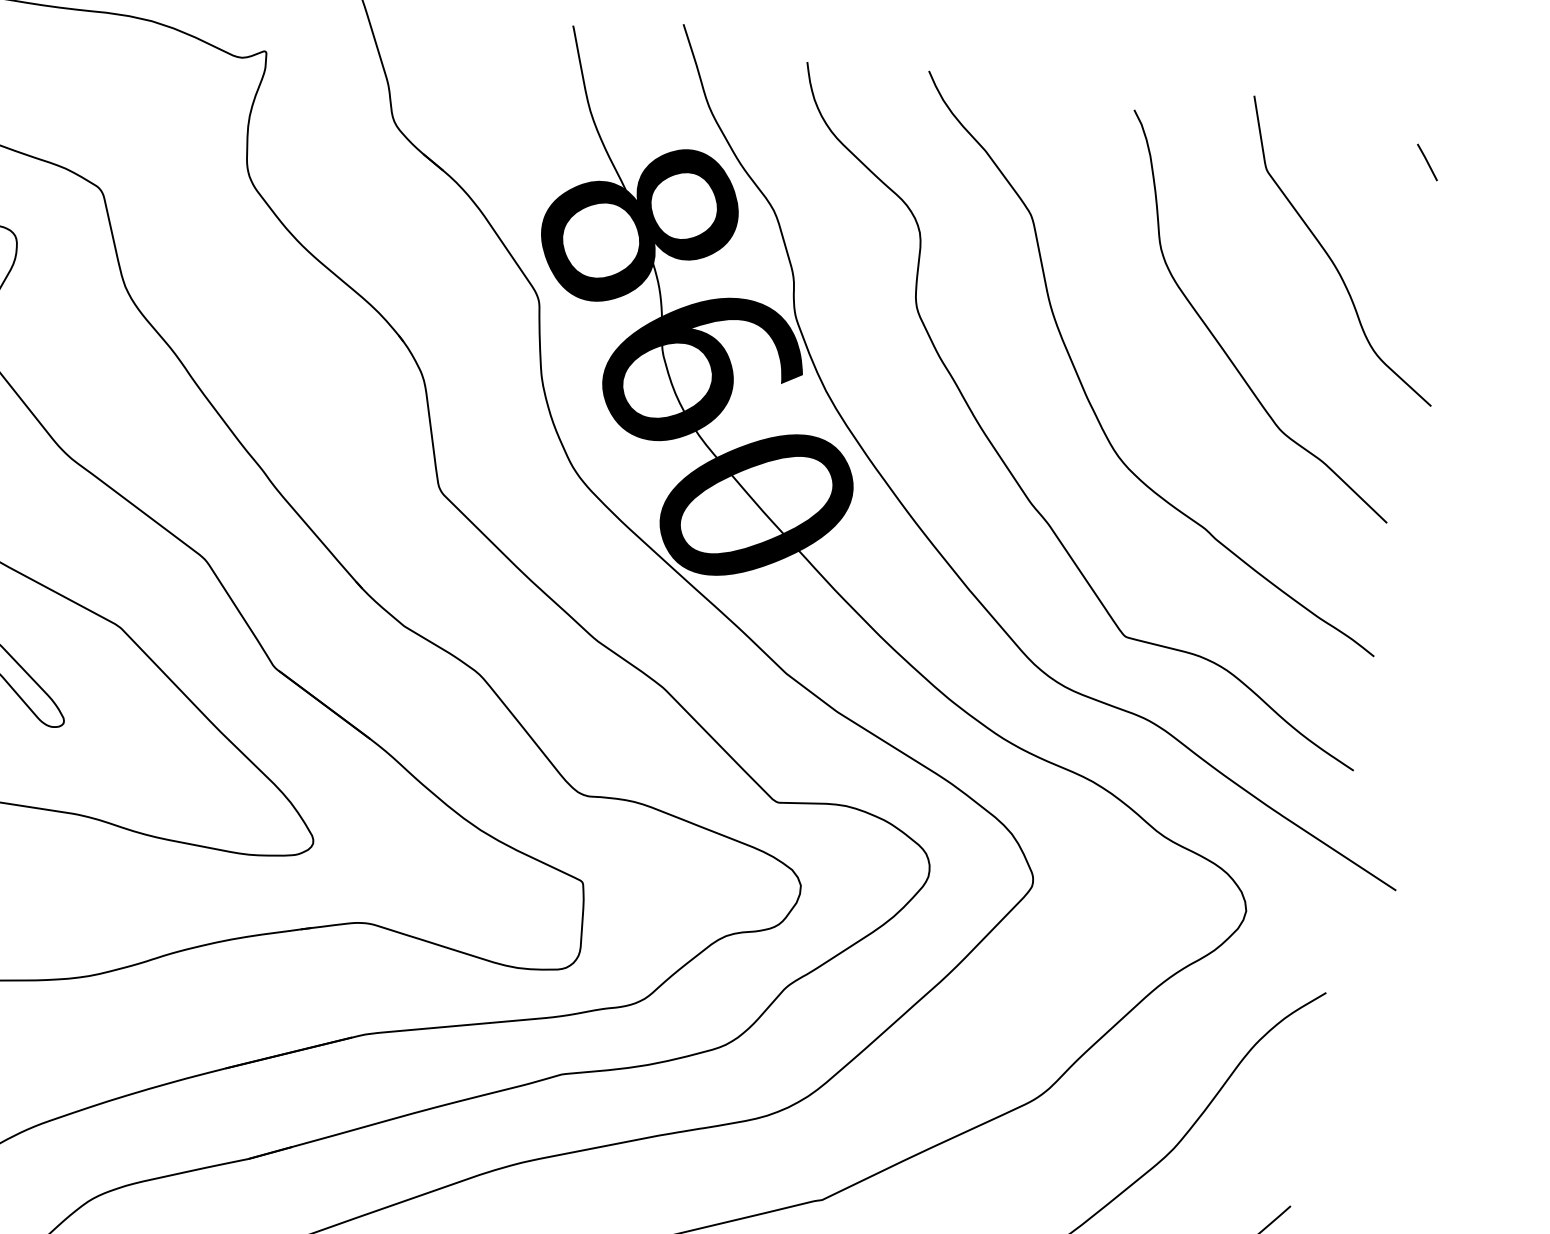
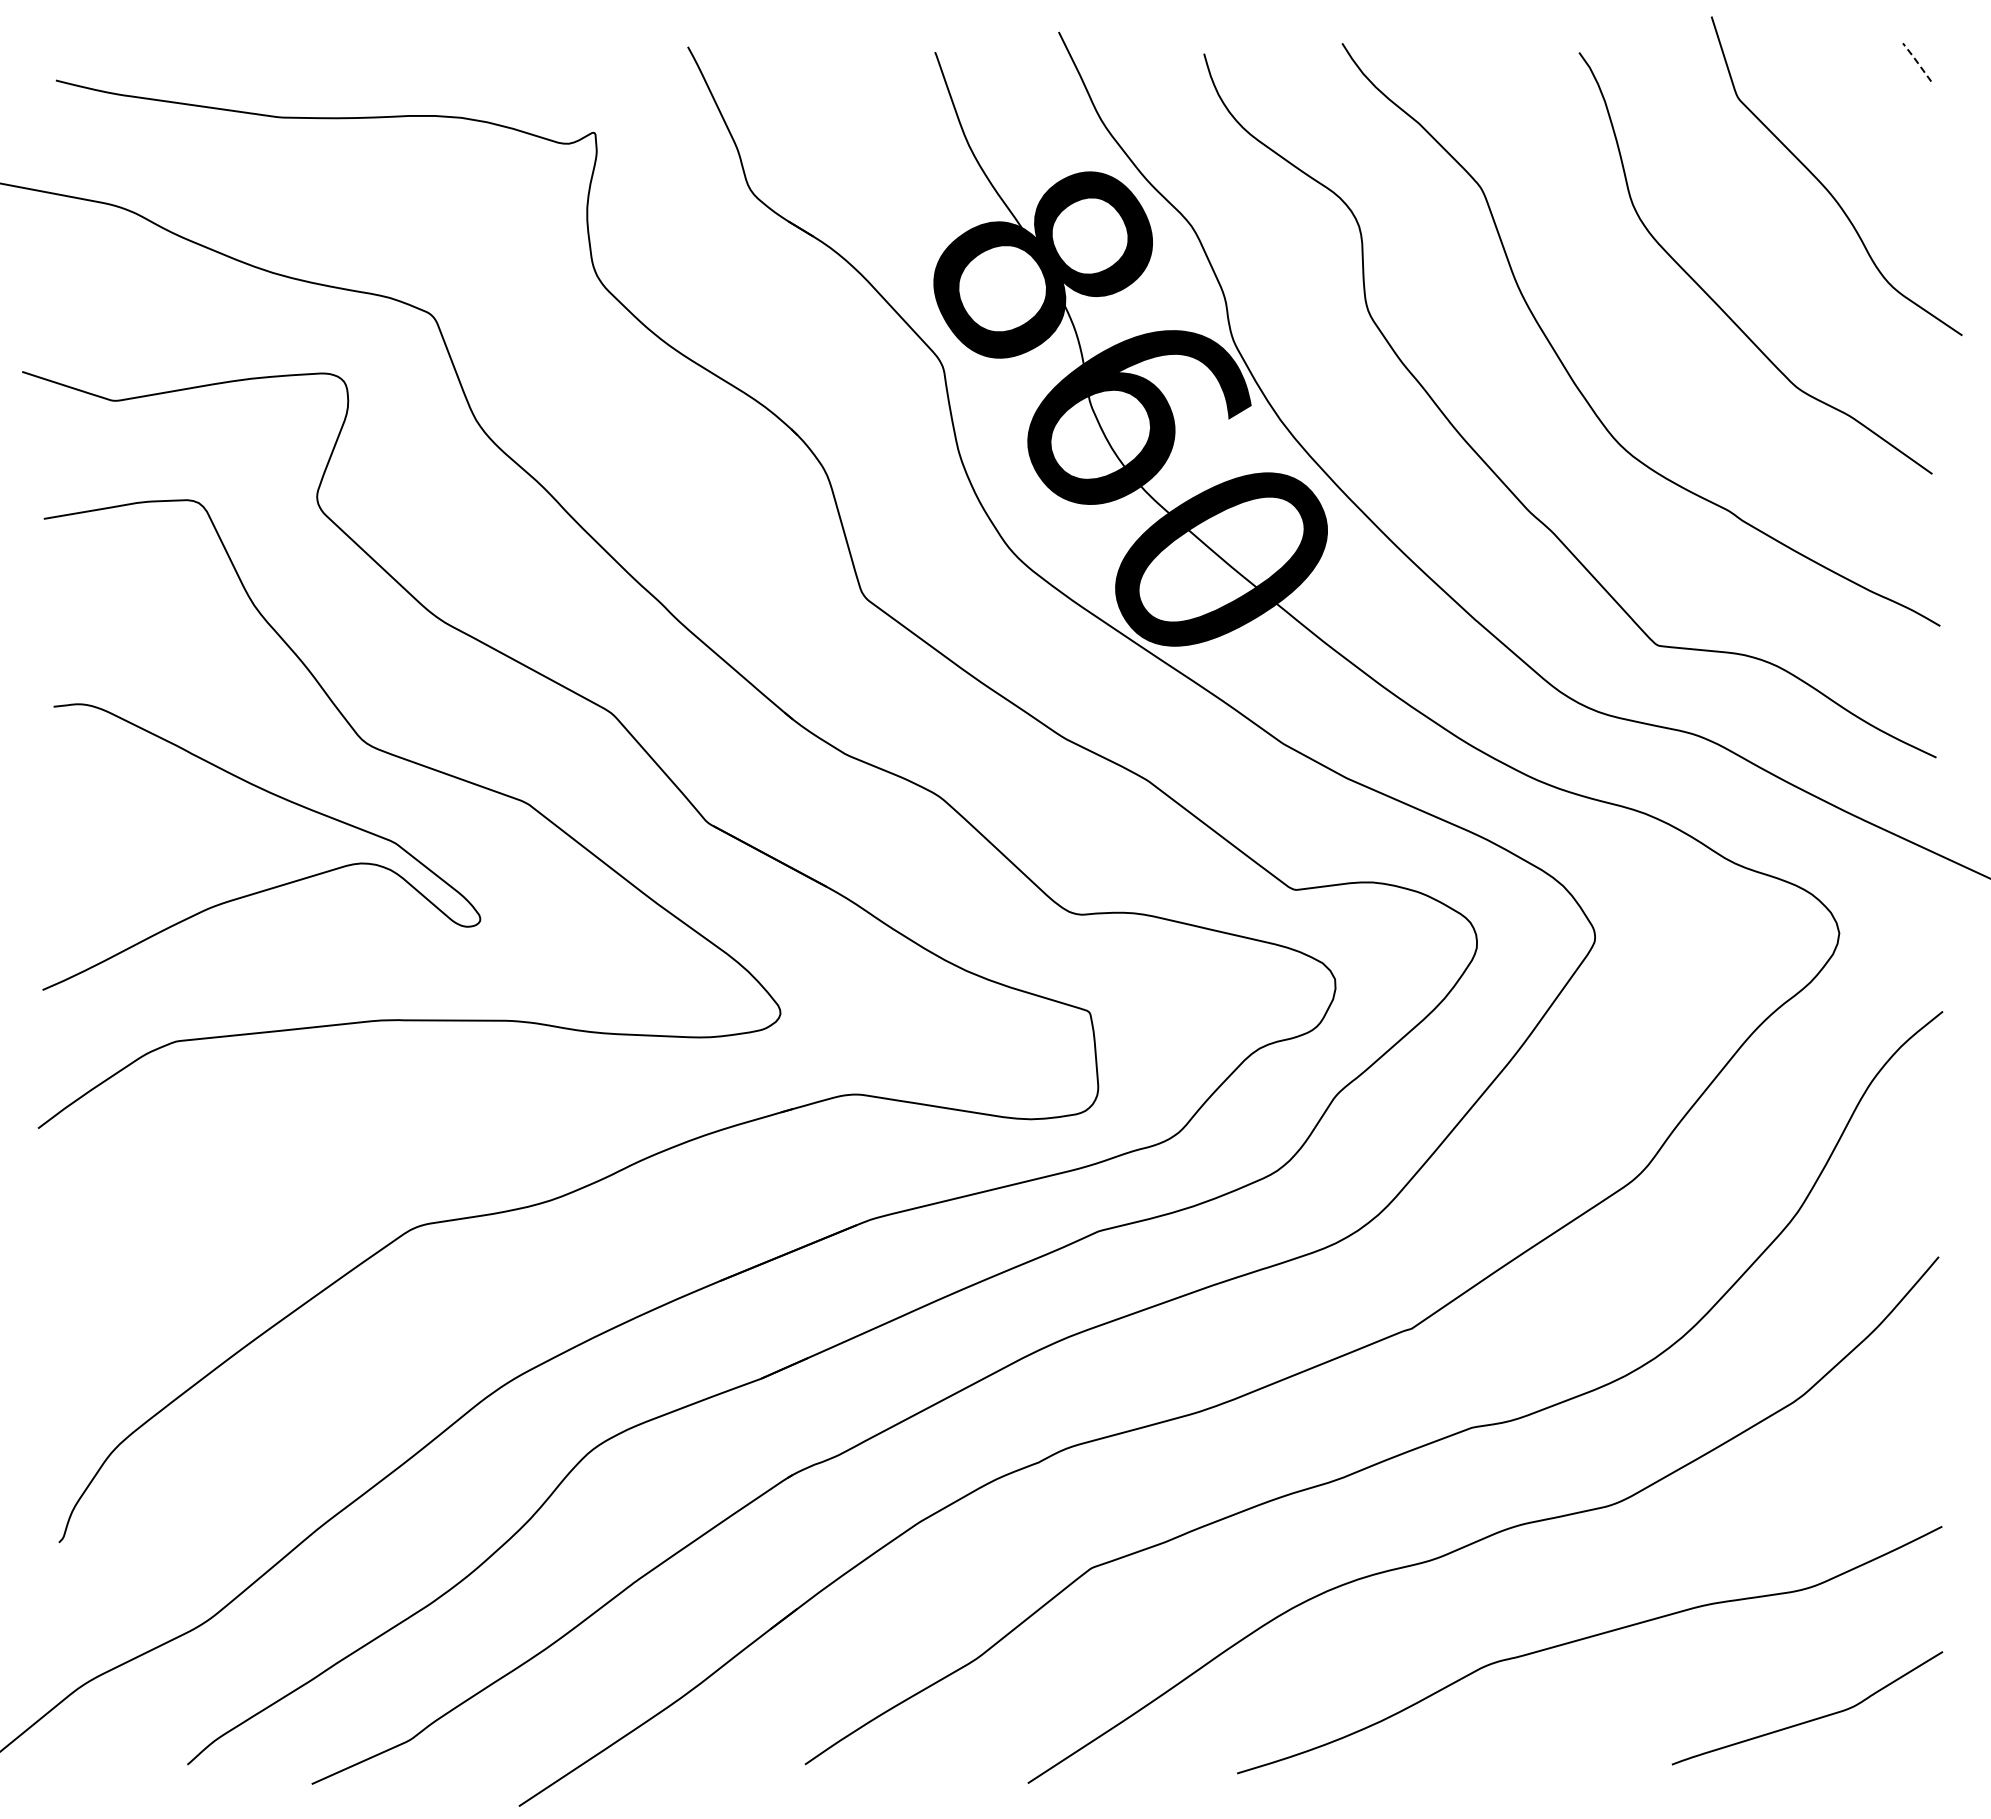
line: (1427, 161) -> (1916, 61), solid -> dashed

